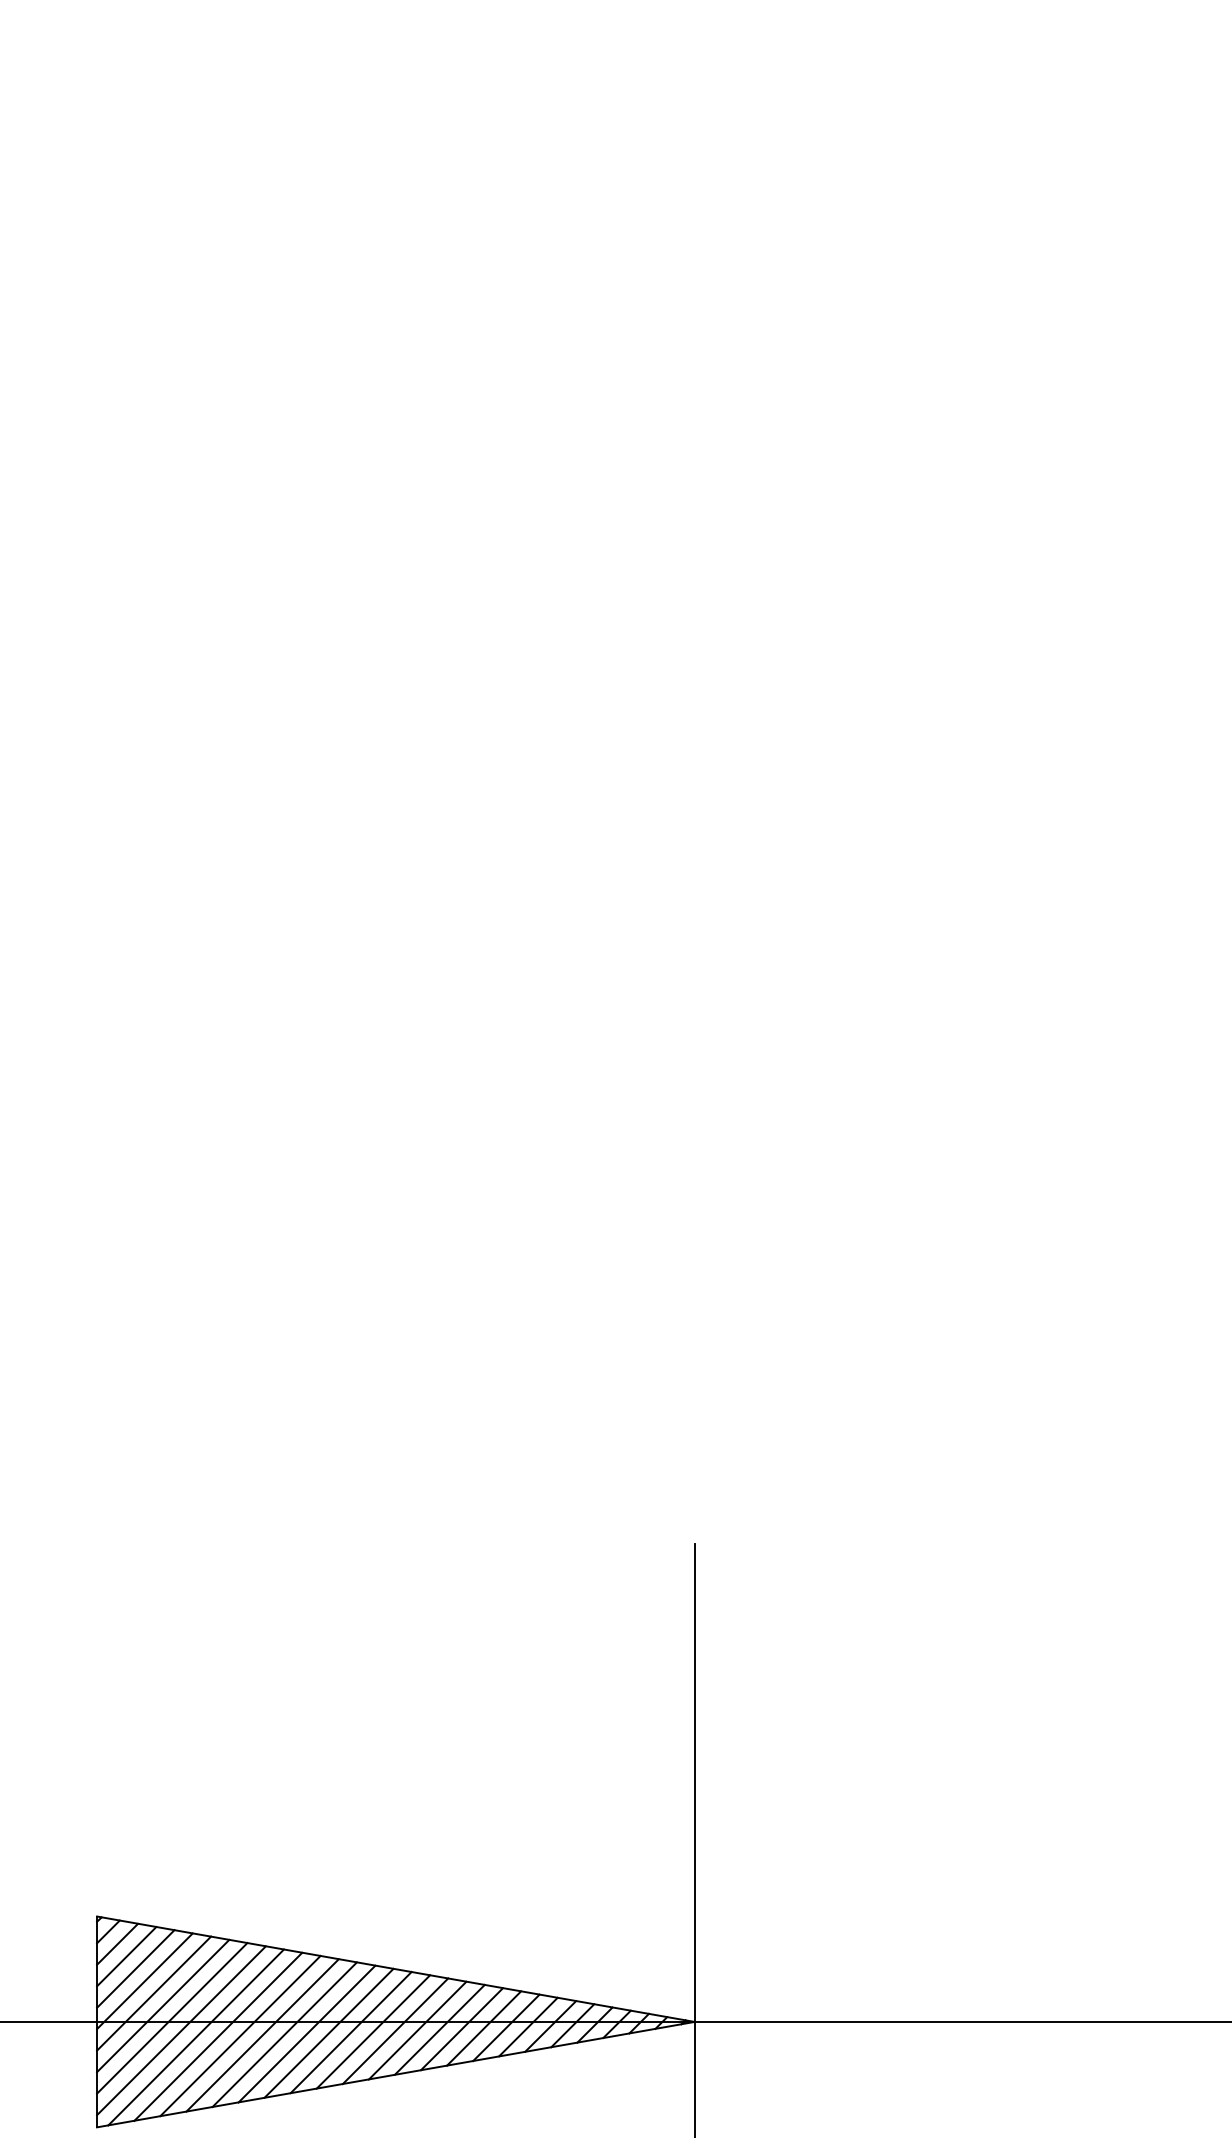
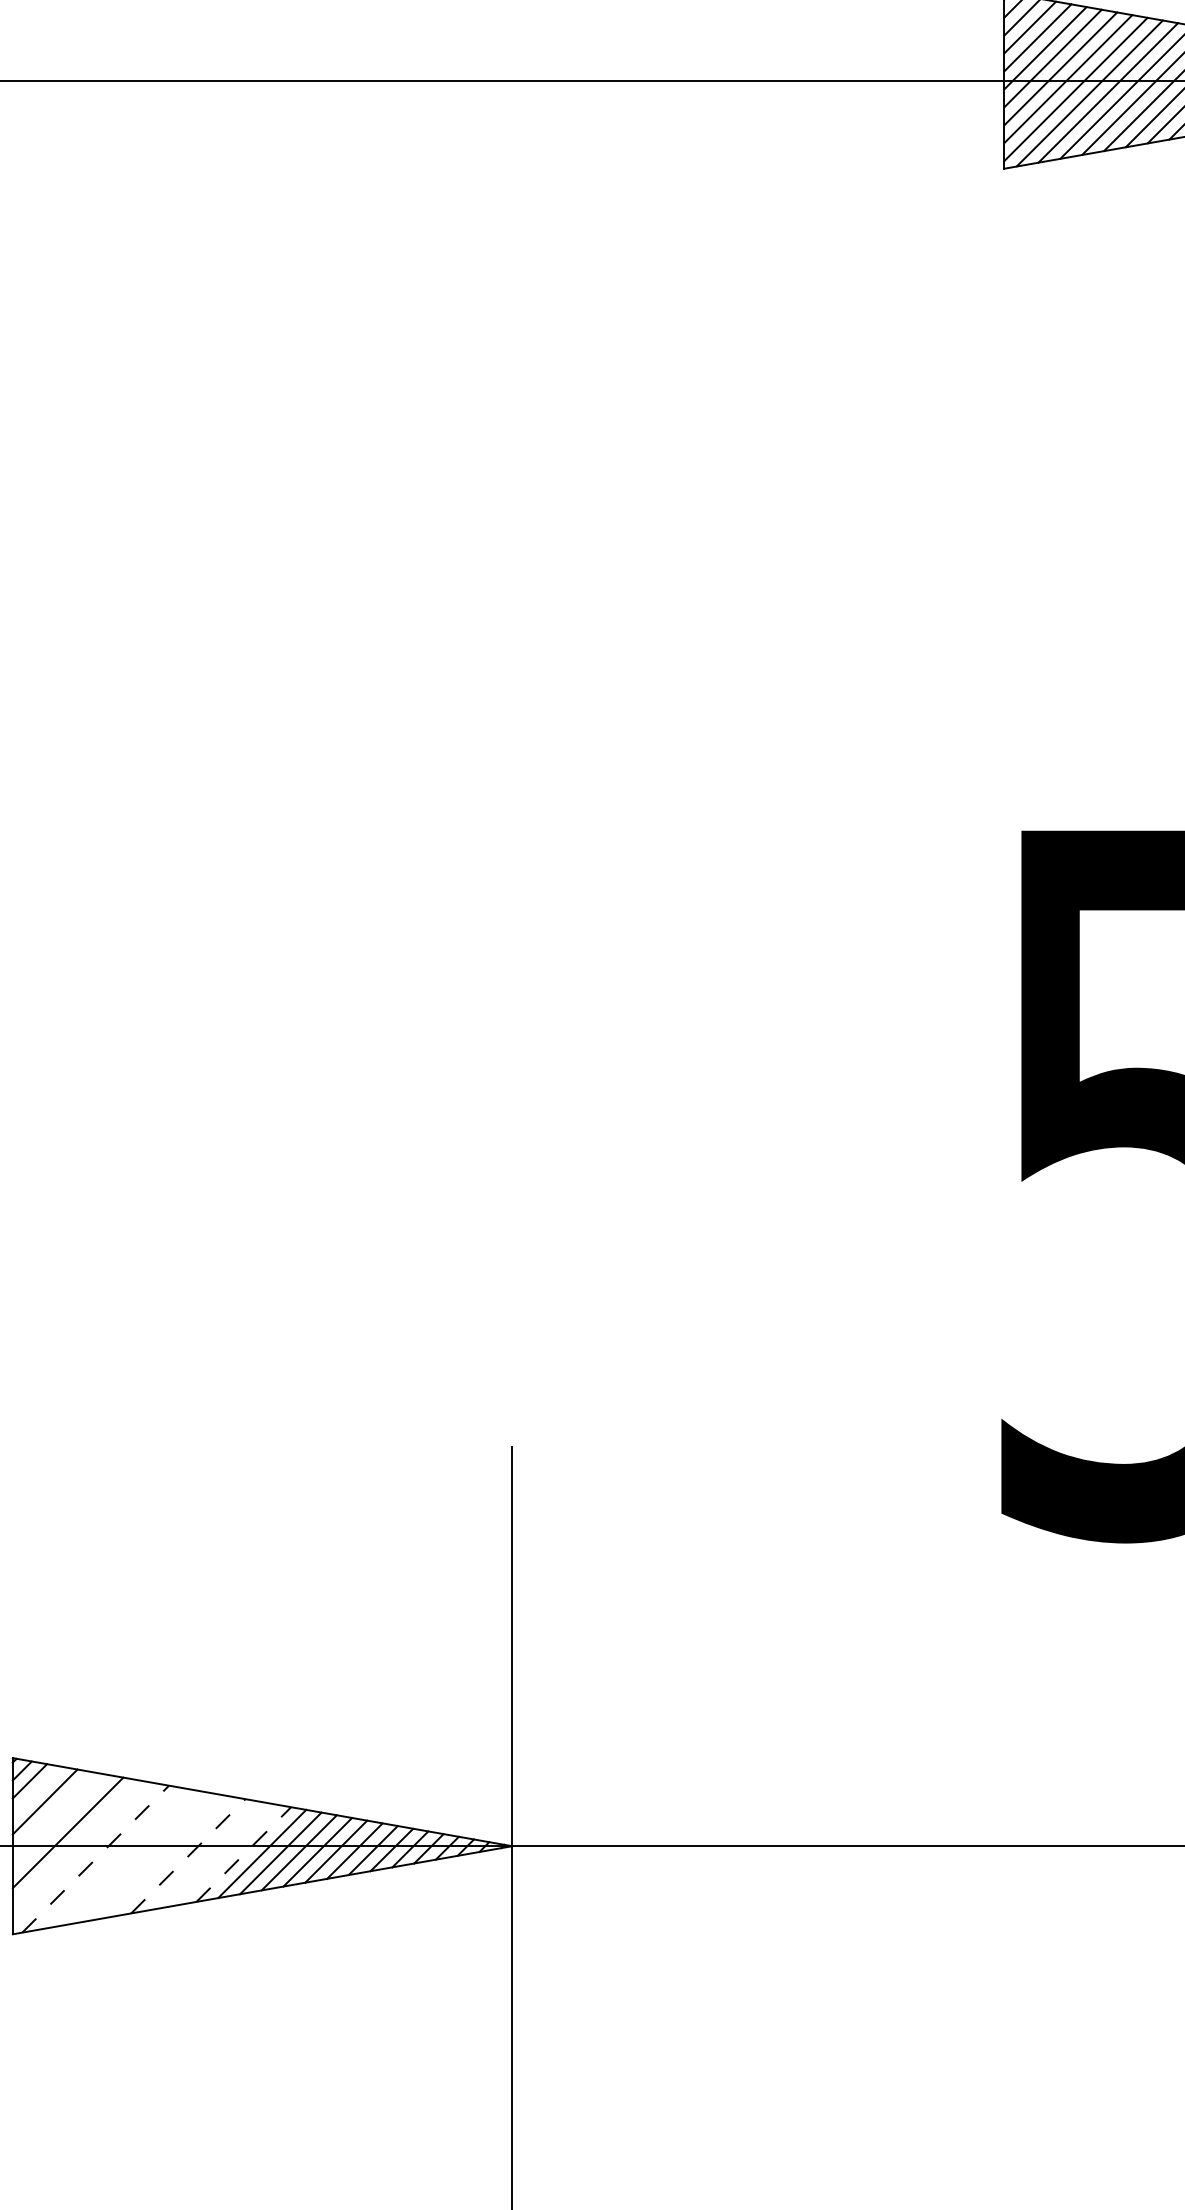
line: (126, 1956) -> (37, 1791), removed
line: (144, 1981) -> (52, 1812), removed
line: (154, 1993) -> (60, 1822), removed
line: (172, 2018) -> (75, 1843), removed
line: (180, 2030) -> (82, 1853), removed
line: (350, 2031) -> (224, 1854), removed
line: (373, 2031) -> (243, 1854), solid -> dashed
line: (328, 2033) -> (206, 1855), removed
line: (284, 2034) -> (169, 1856), removed
line: (307, 2034) -> (188, 1856), solid -> dashed
line: (240, 2035) -> (132, 1857), removed
line: (261, 2035) -> (150, 1857), removed
line: (217, 2036) -> (113, 1858), removed
line: (196, 2037) -> (95, 1859), solid -> dashed

